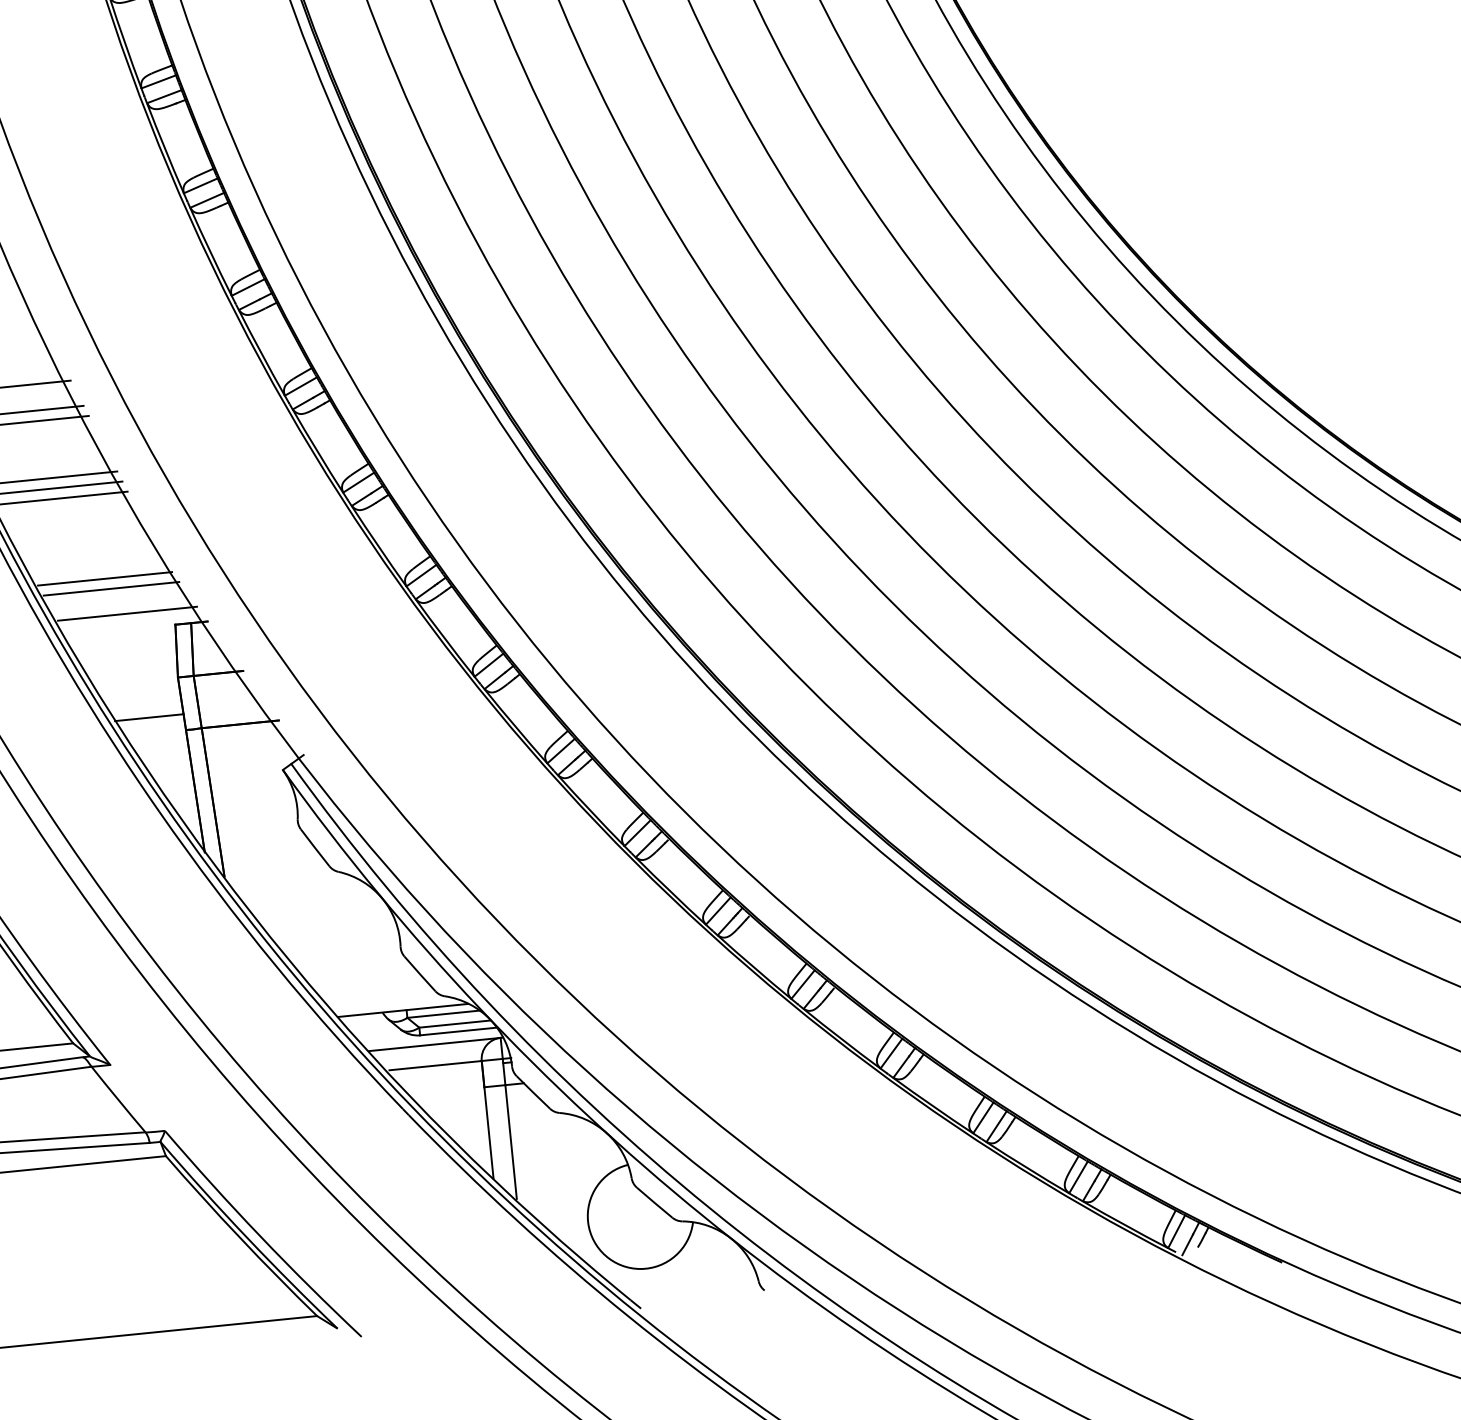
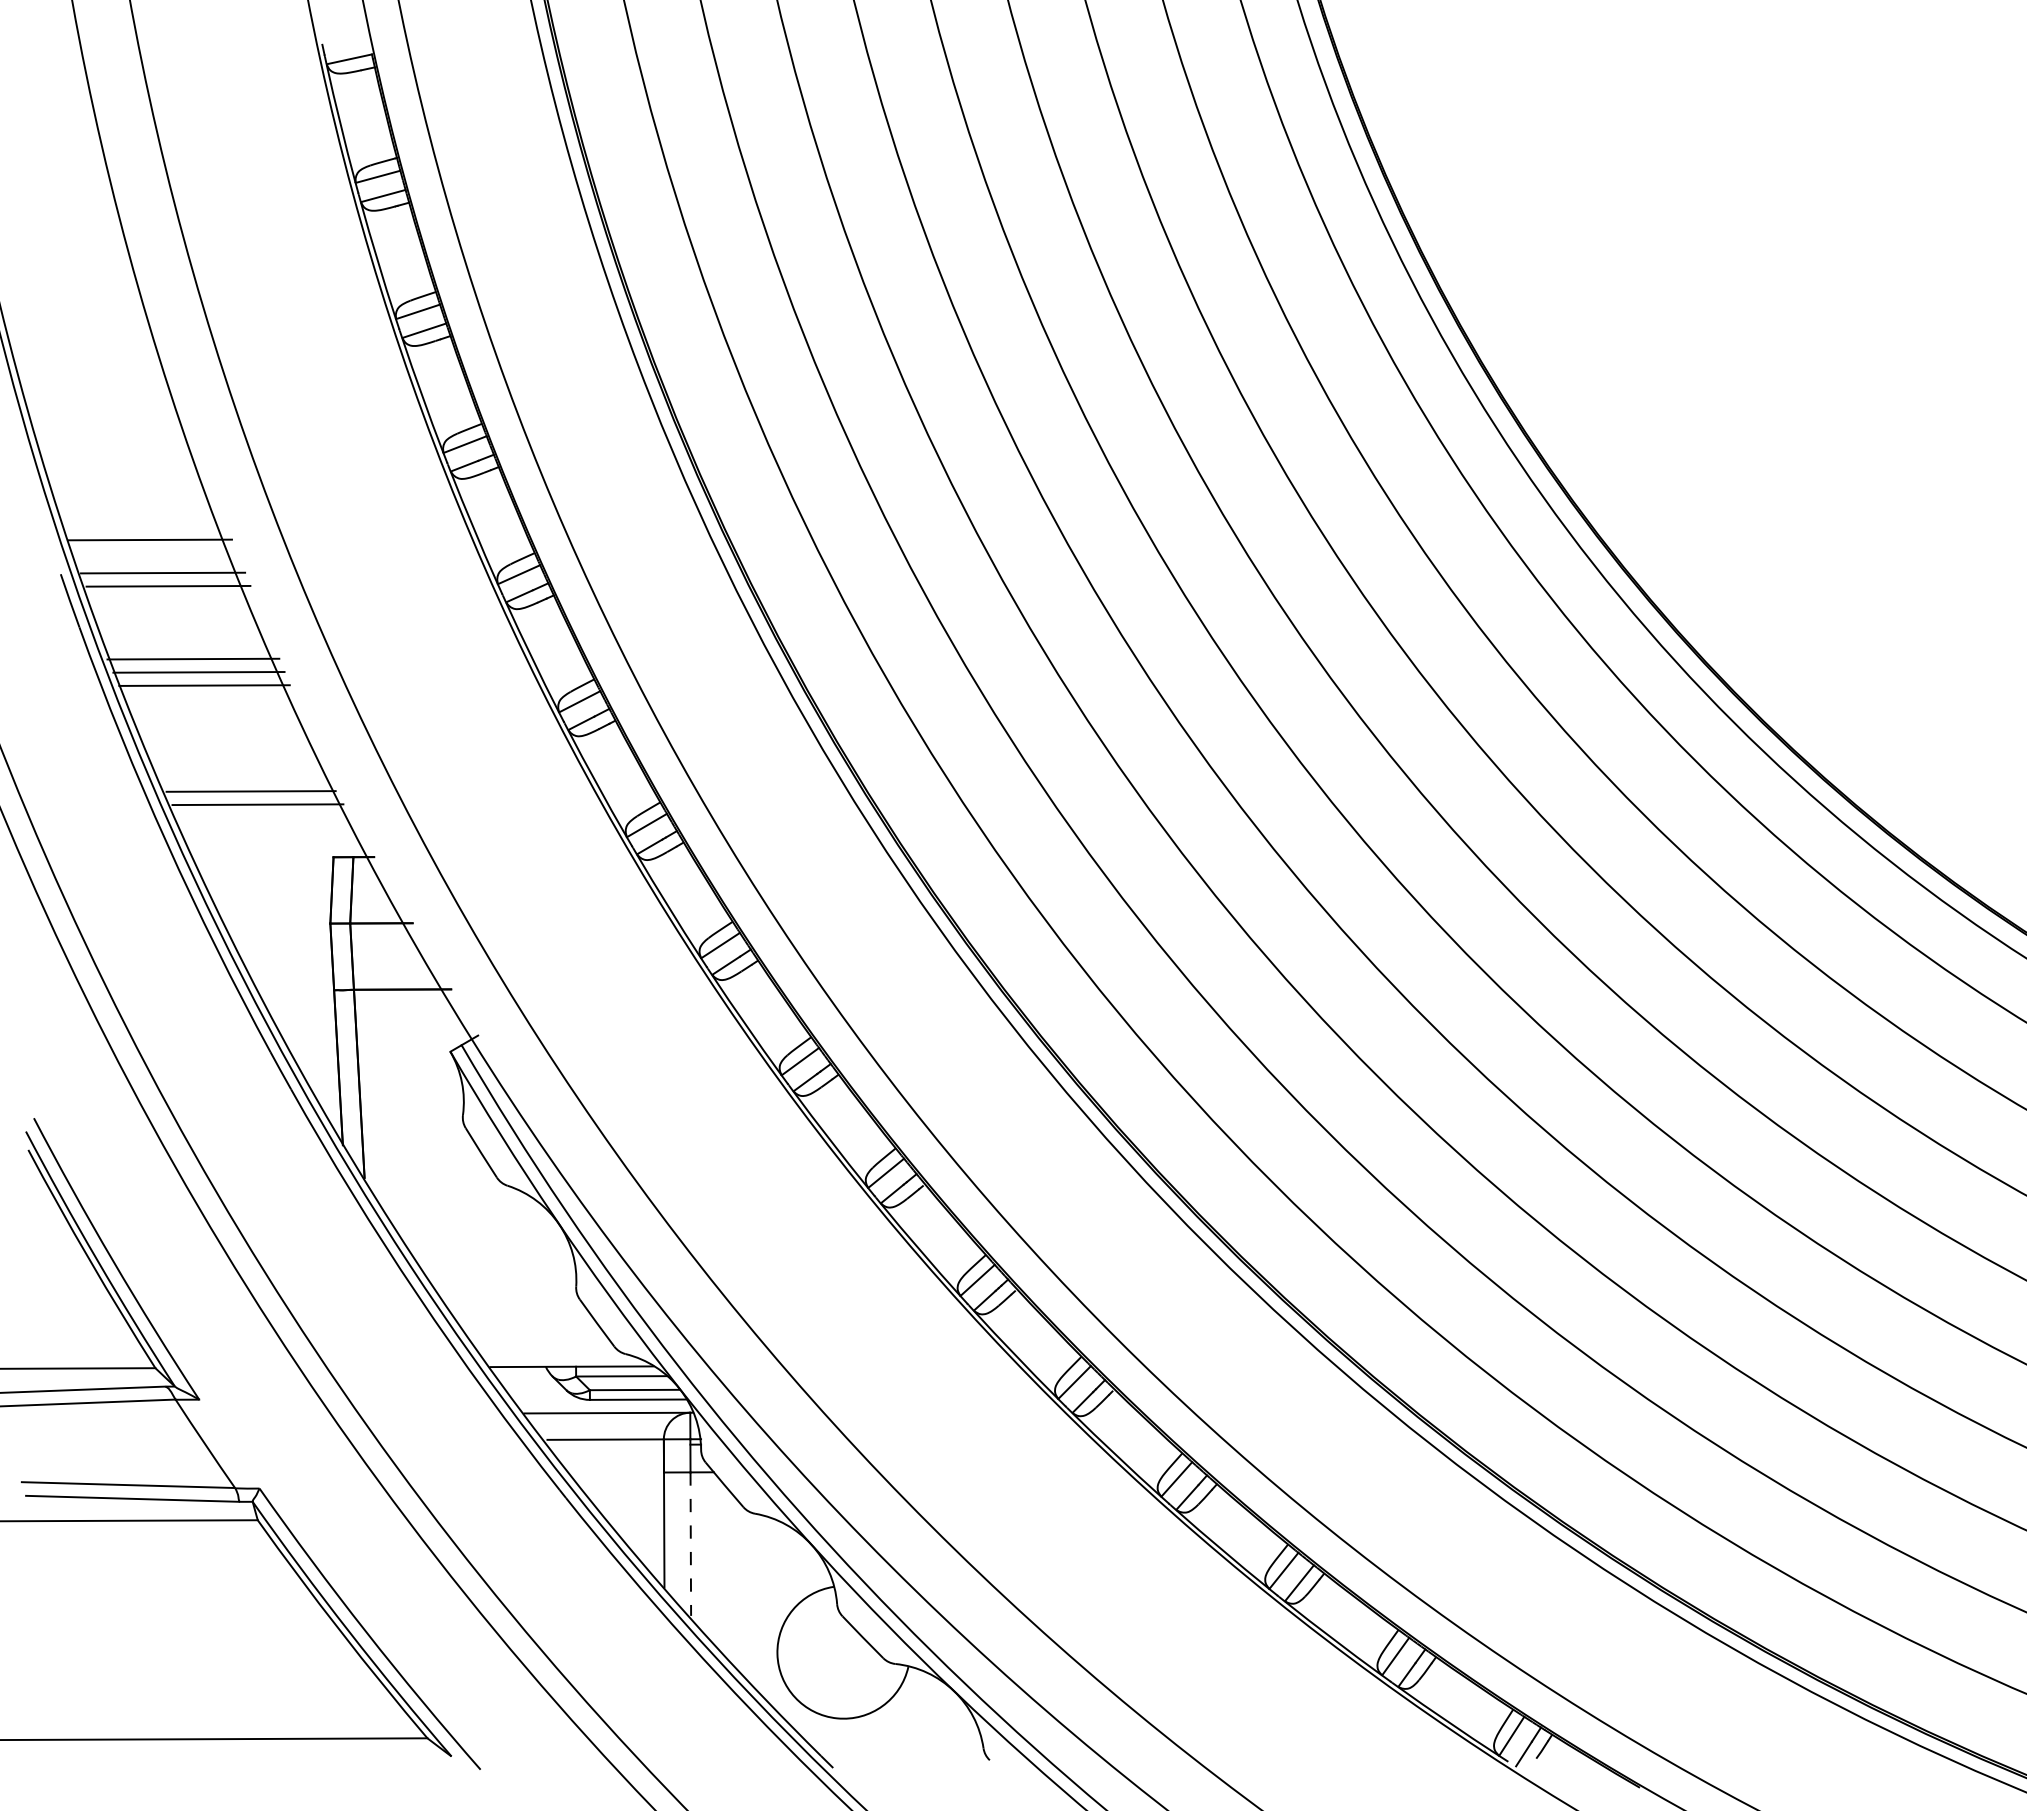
line: (127, 613) -> (274, 837), removed
line: (149, 717) -> (289, 970), removed
line: (510, 1142) -> (690, 1544), solid -> dashed

